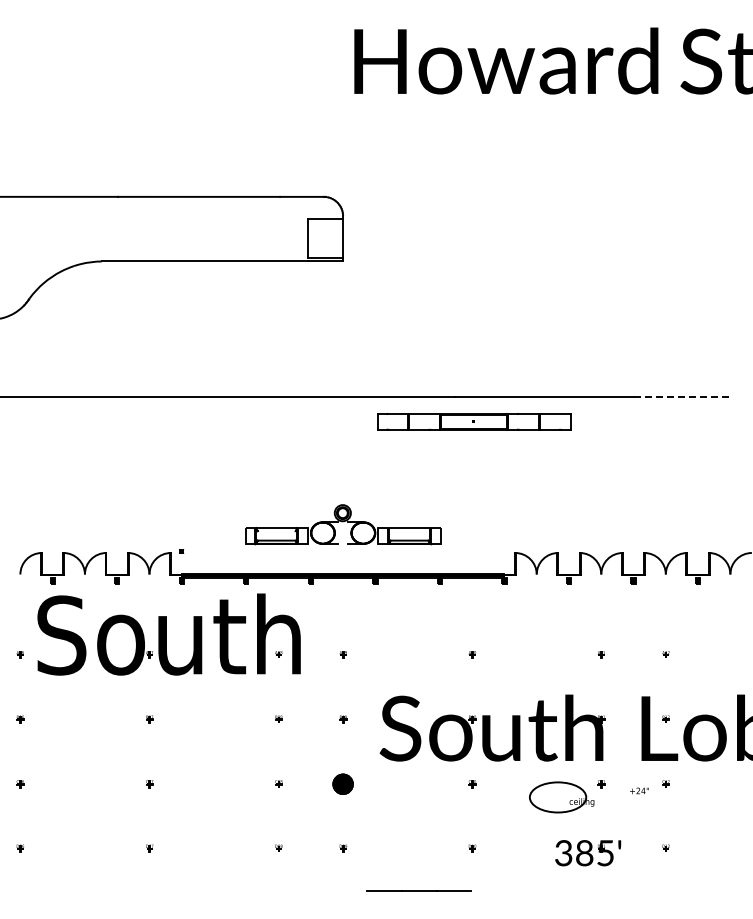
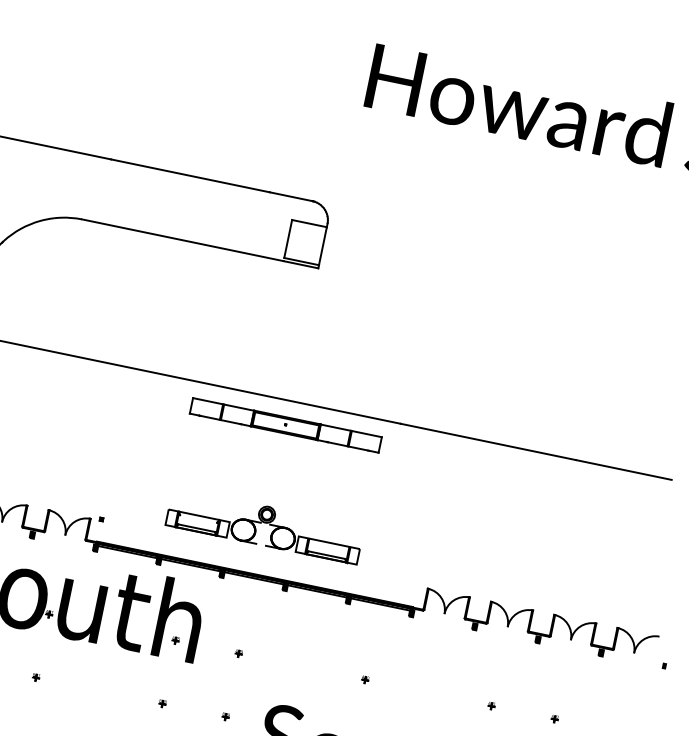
line: (683, 397) -> (624, 470), dashed -> solid
part: (474, 421) -> (286, 425), moved

